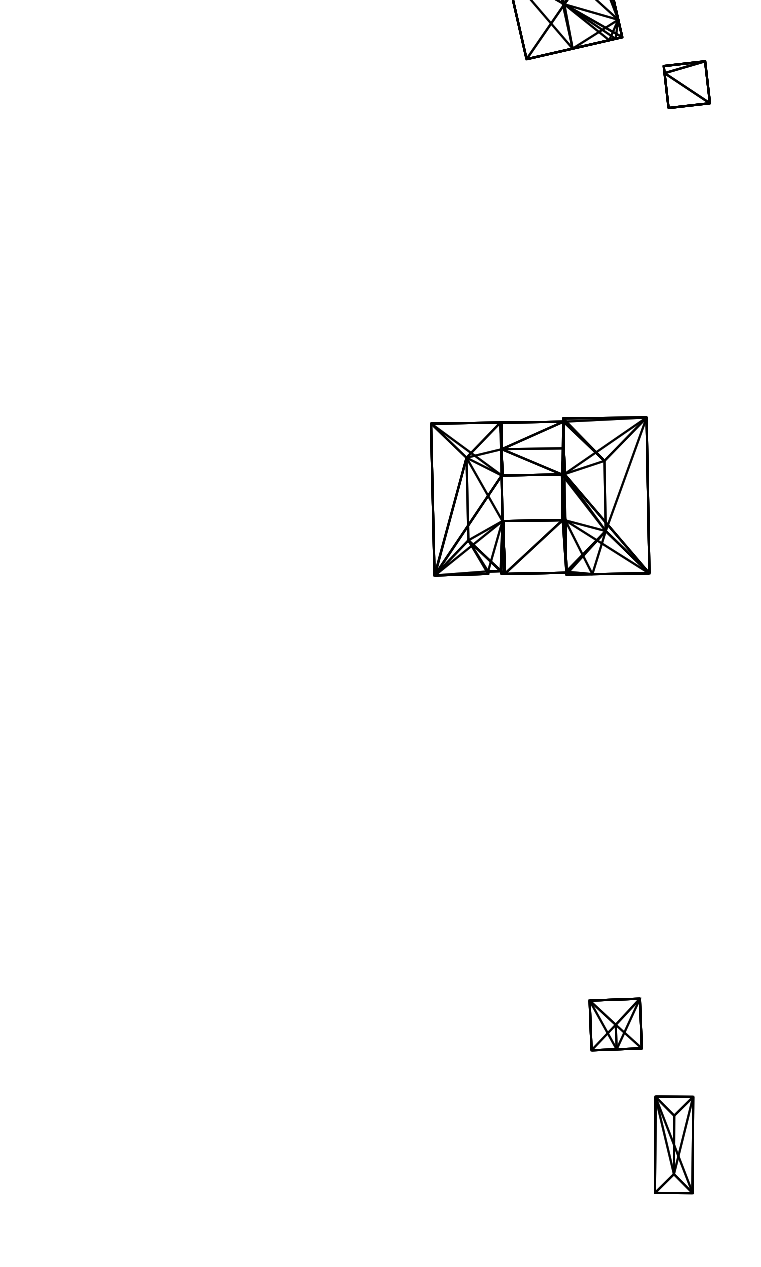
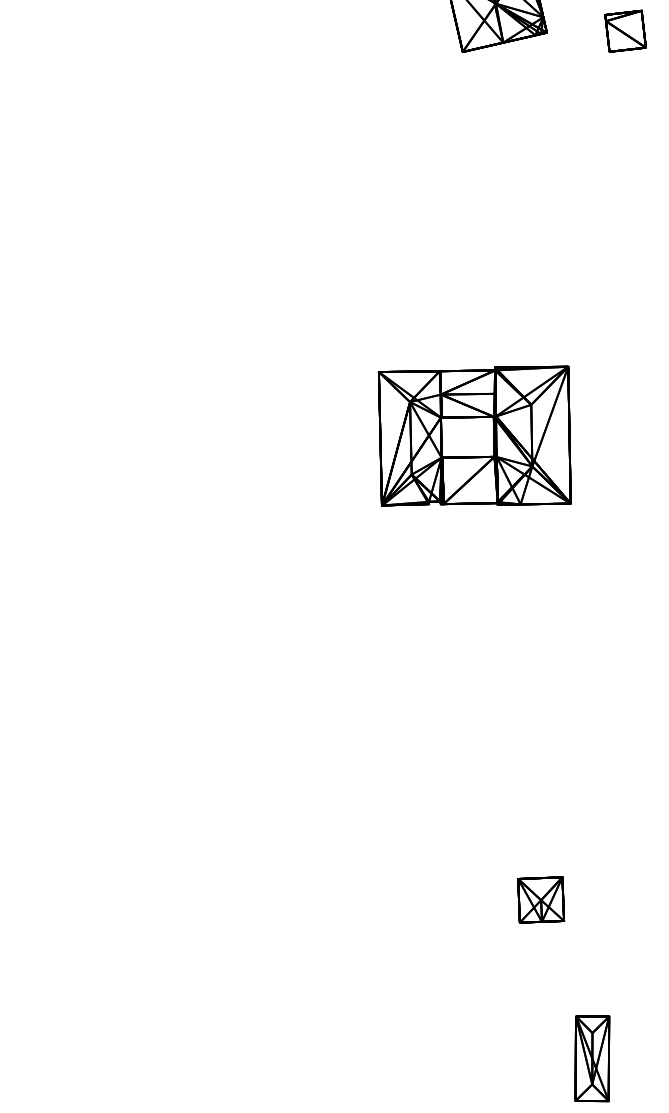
part: (686, 83) -> (625, 30), moved
part: (674, 1144) -> (592, 1058), moved

